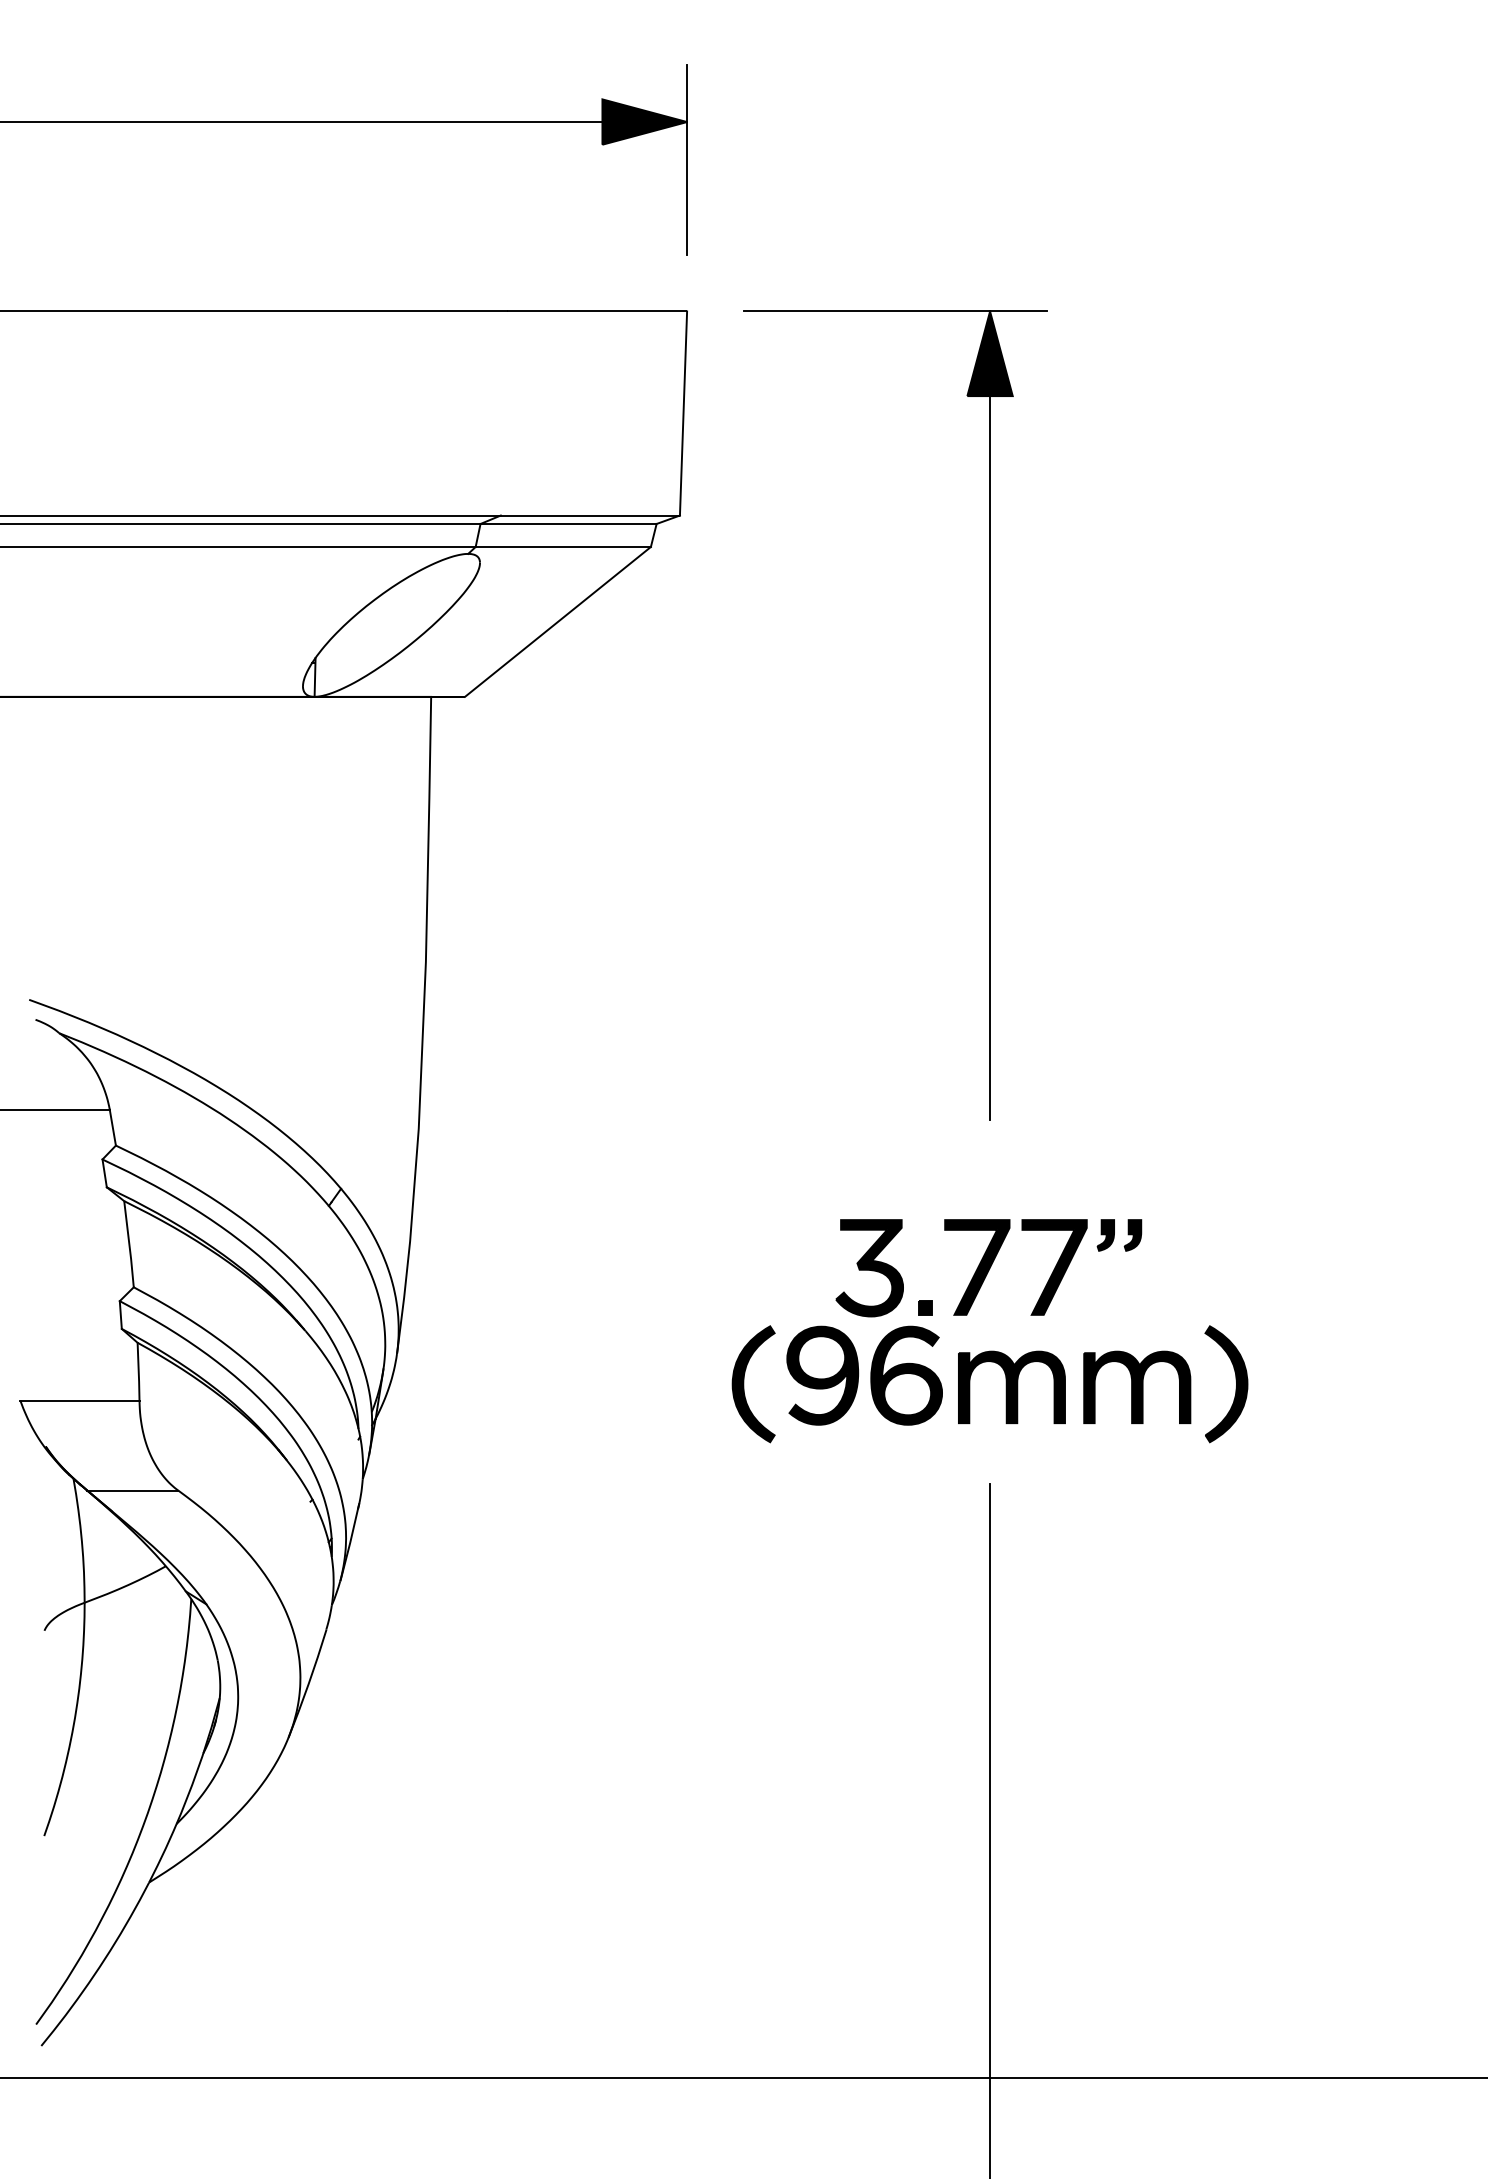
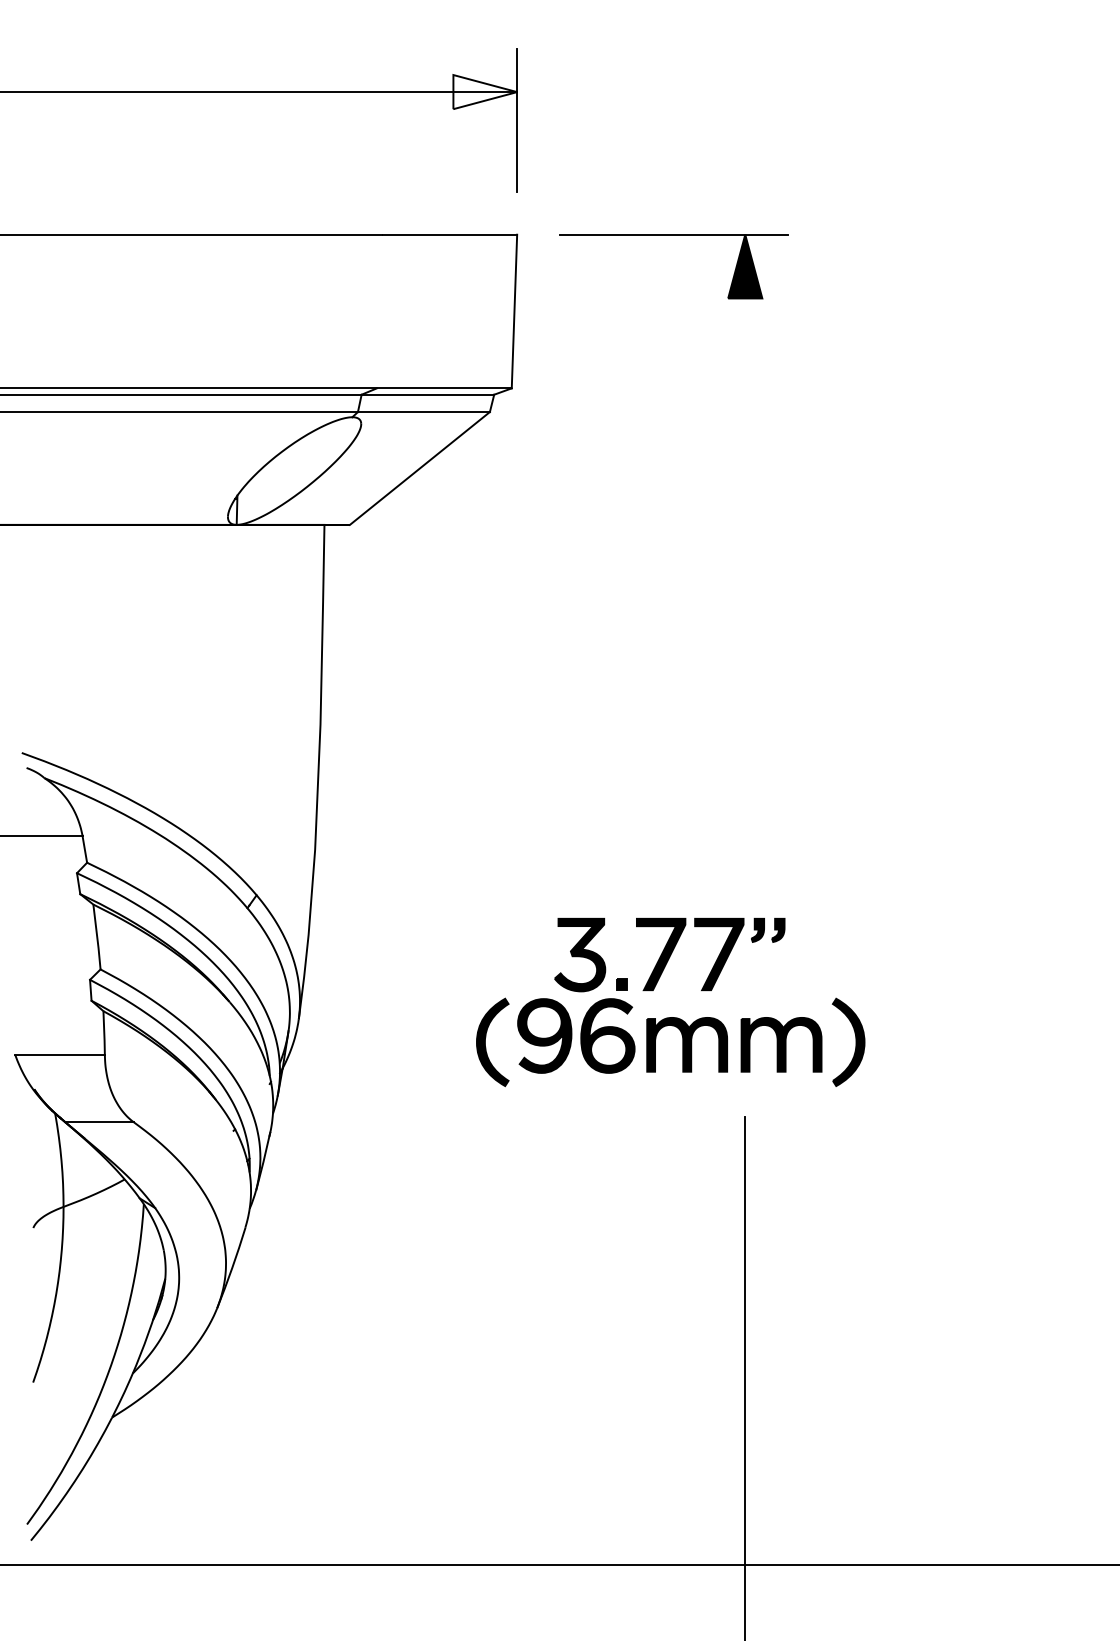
fill: (644, 121) -> (485, 91), removed
line: (990, 715) -> (745, 538), removed
part: (989, 1350) -> (670, 1017), moved

